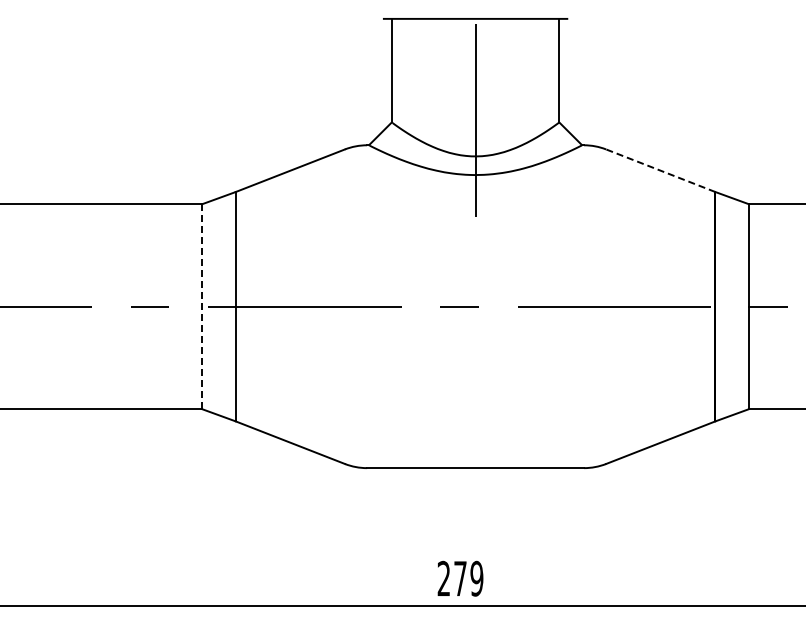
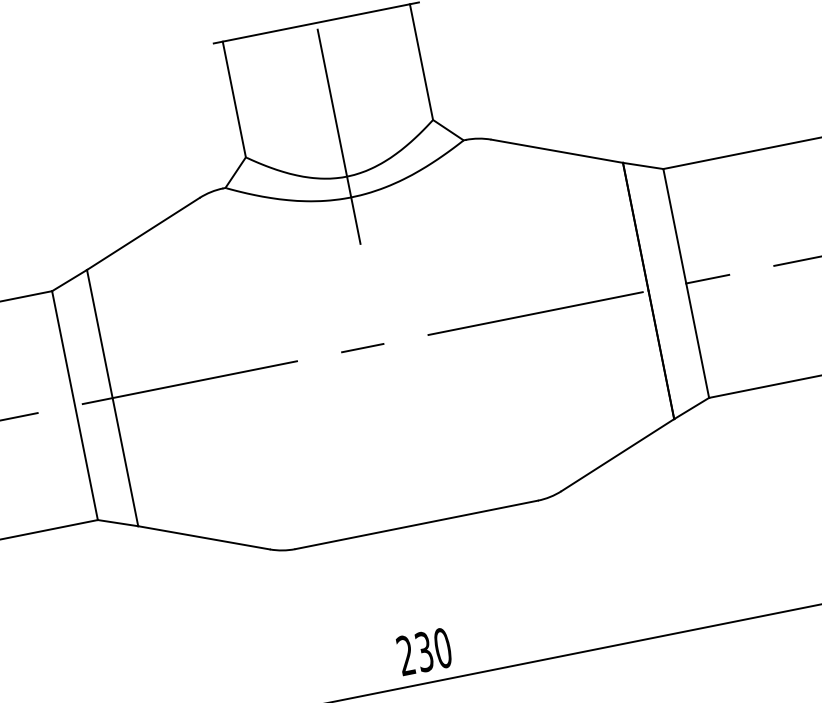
line: (660, 170) -> (556, 151), dashed -> solid
line: (202, 307) -> (75, 406), dashed -> solid
text: (468, 578) -> (433, 649), 279 -> 230

